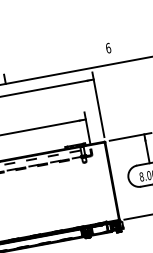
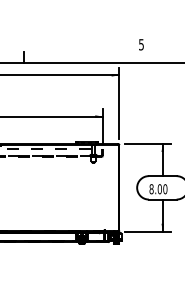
text: (108, 48) -> (141, 44), 6 -> 5

